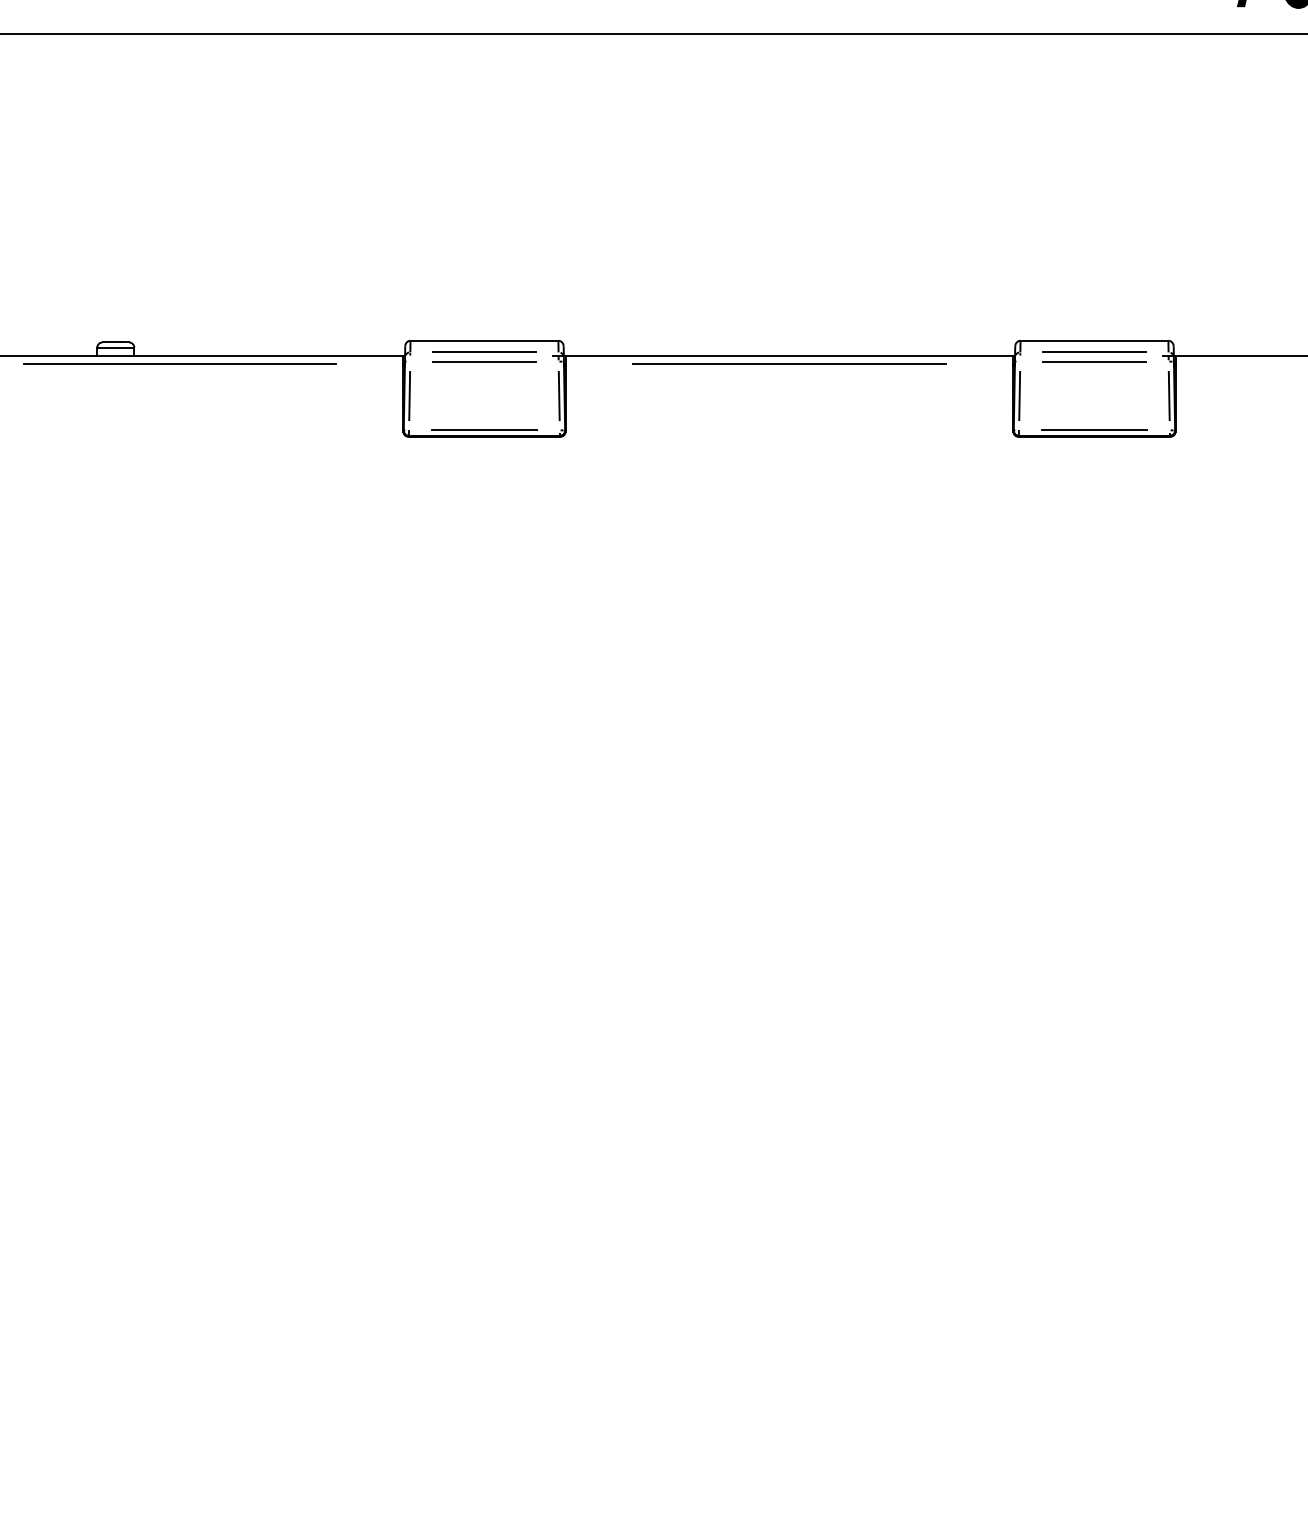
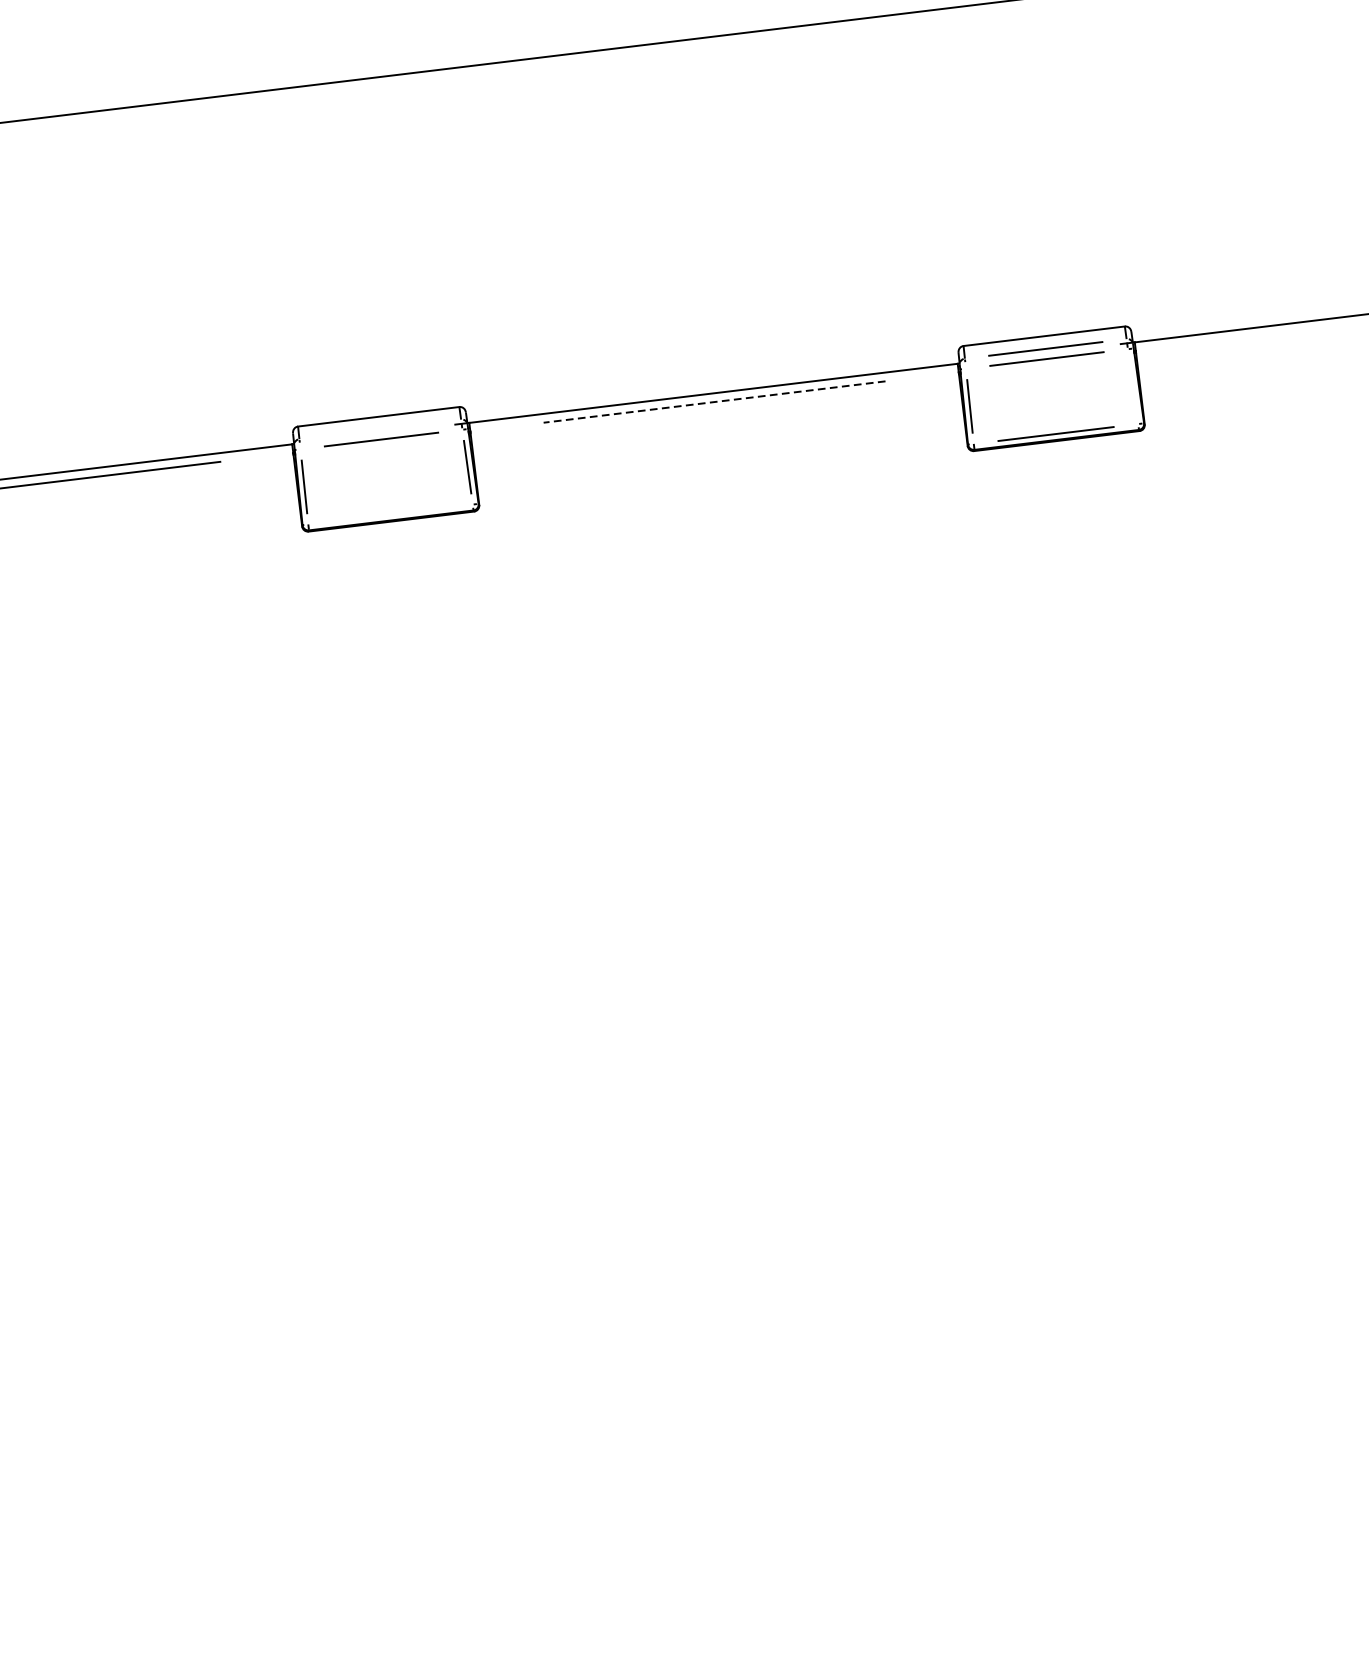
line: (484, 351) -> (380, 428), removed
line: (789, 364) -> (714, 402), solid -> dashed
line: (1168, 395) -> (1132, 386), removed
line: (484, 430) -> (390, 514), removed

